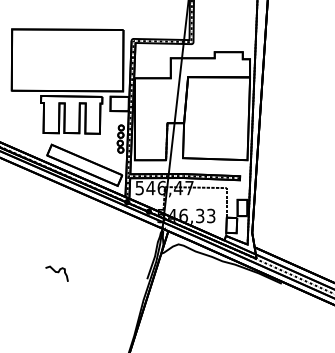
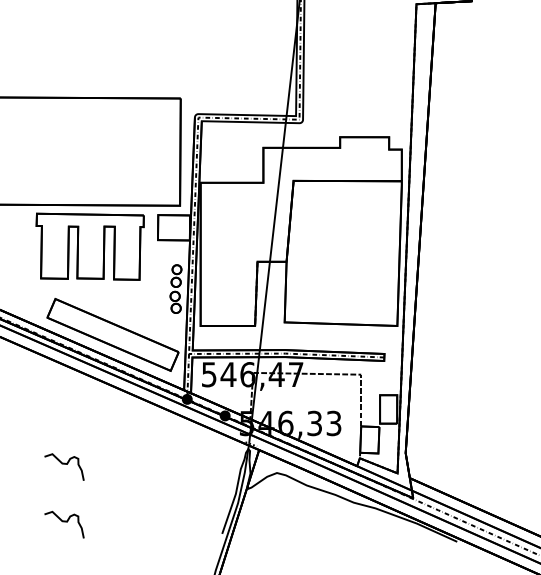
curve: (56, 239) -> (63, 464), added

